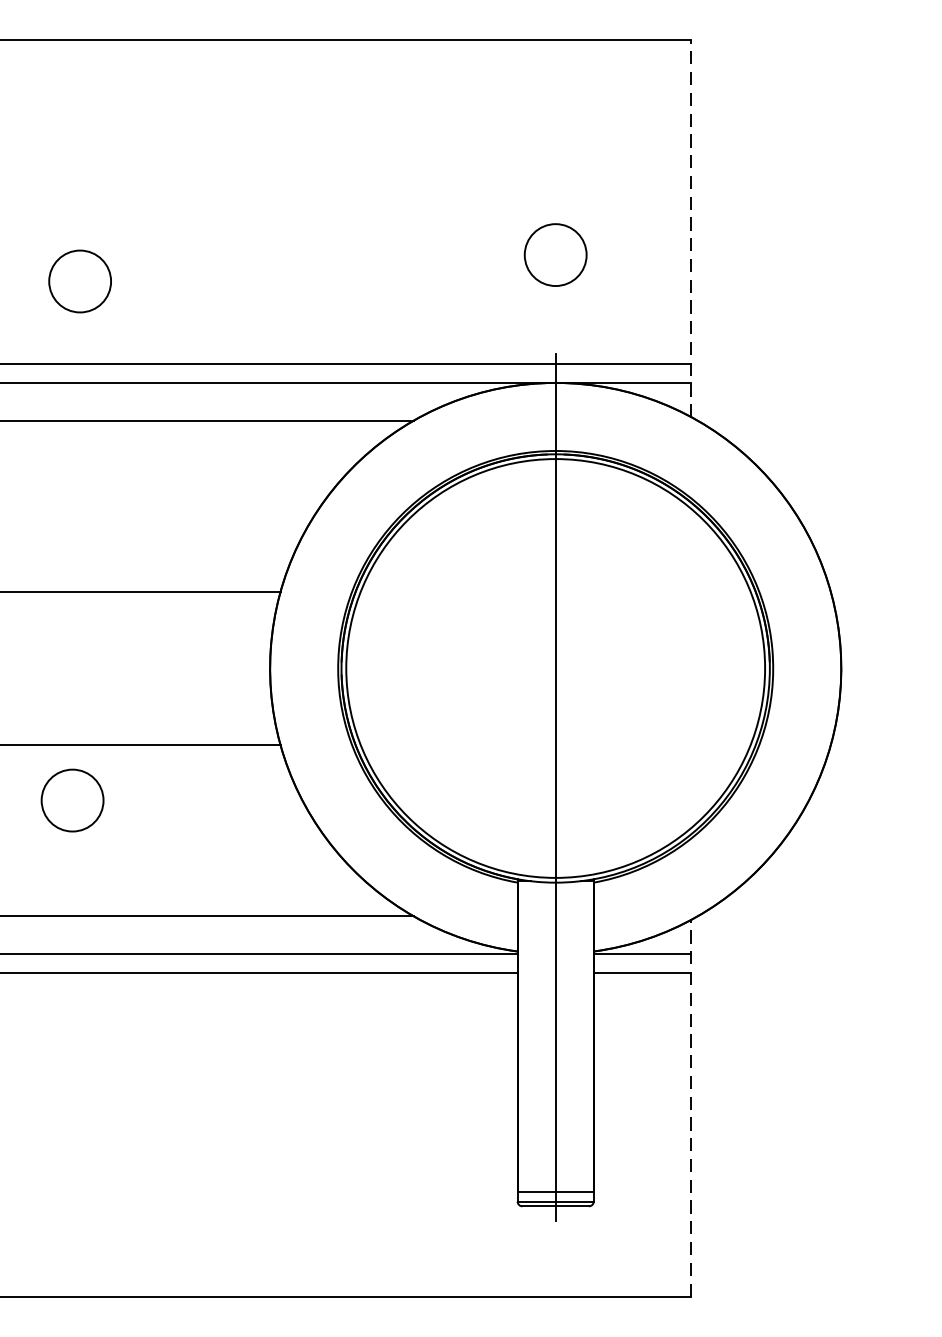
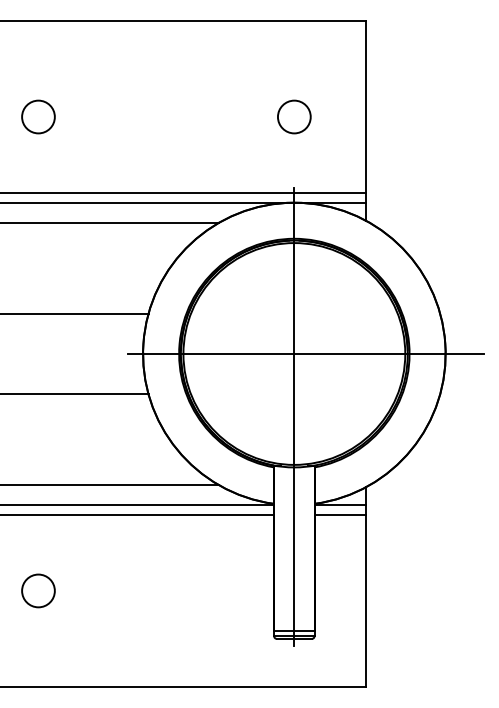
line: (691, 229) -> (366, 121), dashed -> solid
circle: (555, 254) -> (294, 116), moved
circle: (80, 280) -> (38, 116), moved
line: (576, 667) -> (305, 353), added
circle: (72, 799) -> (38, 590), moved
line: (691, 1107) -> (366, 586), dashed -> solid

